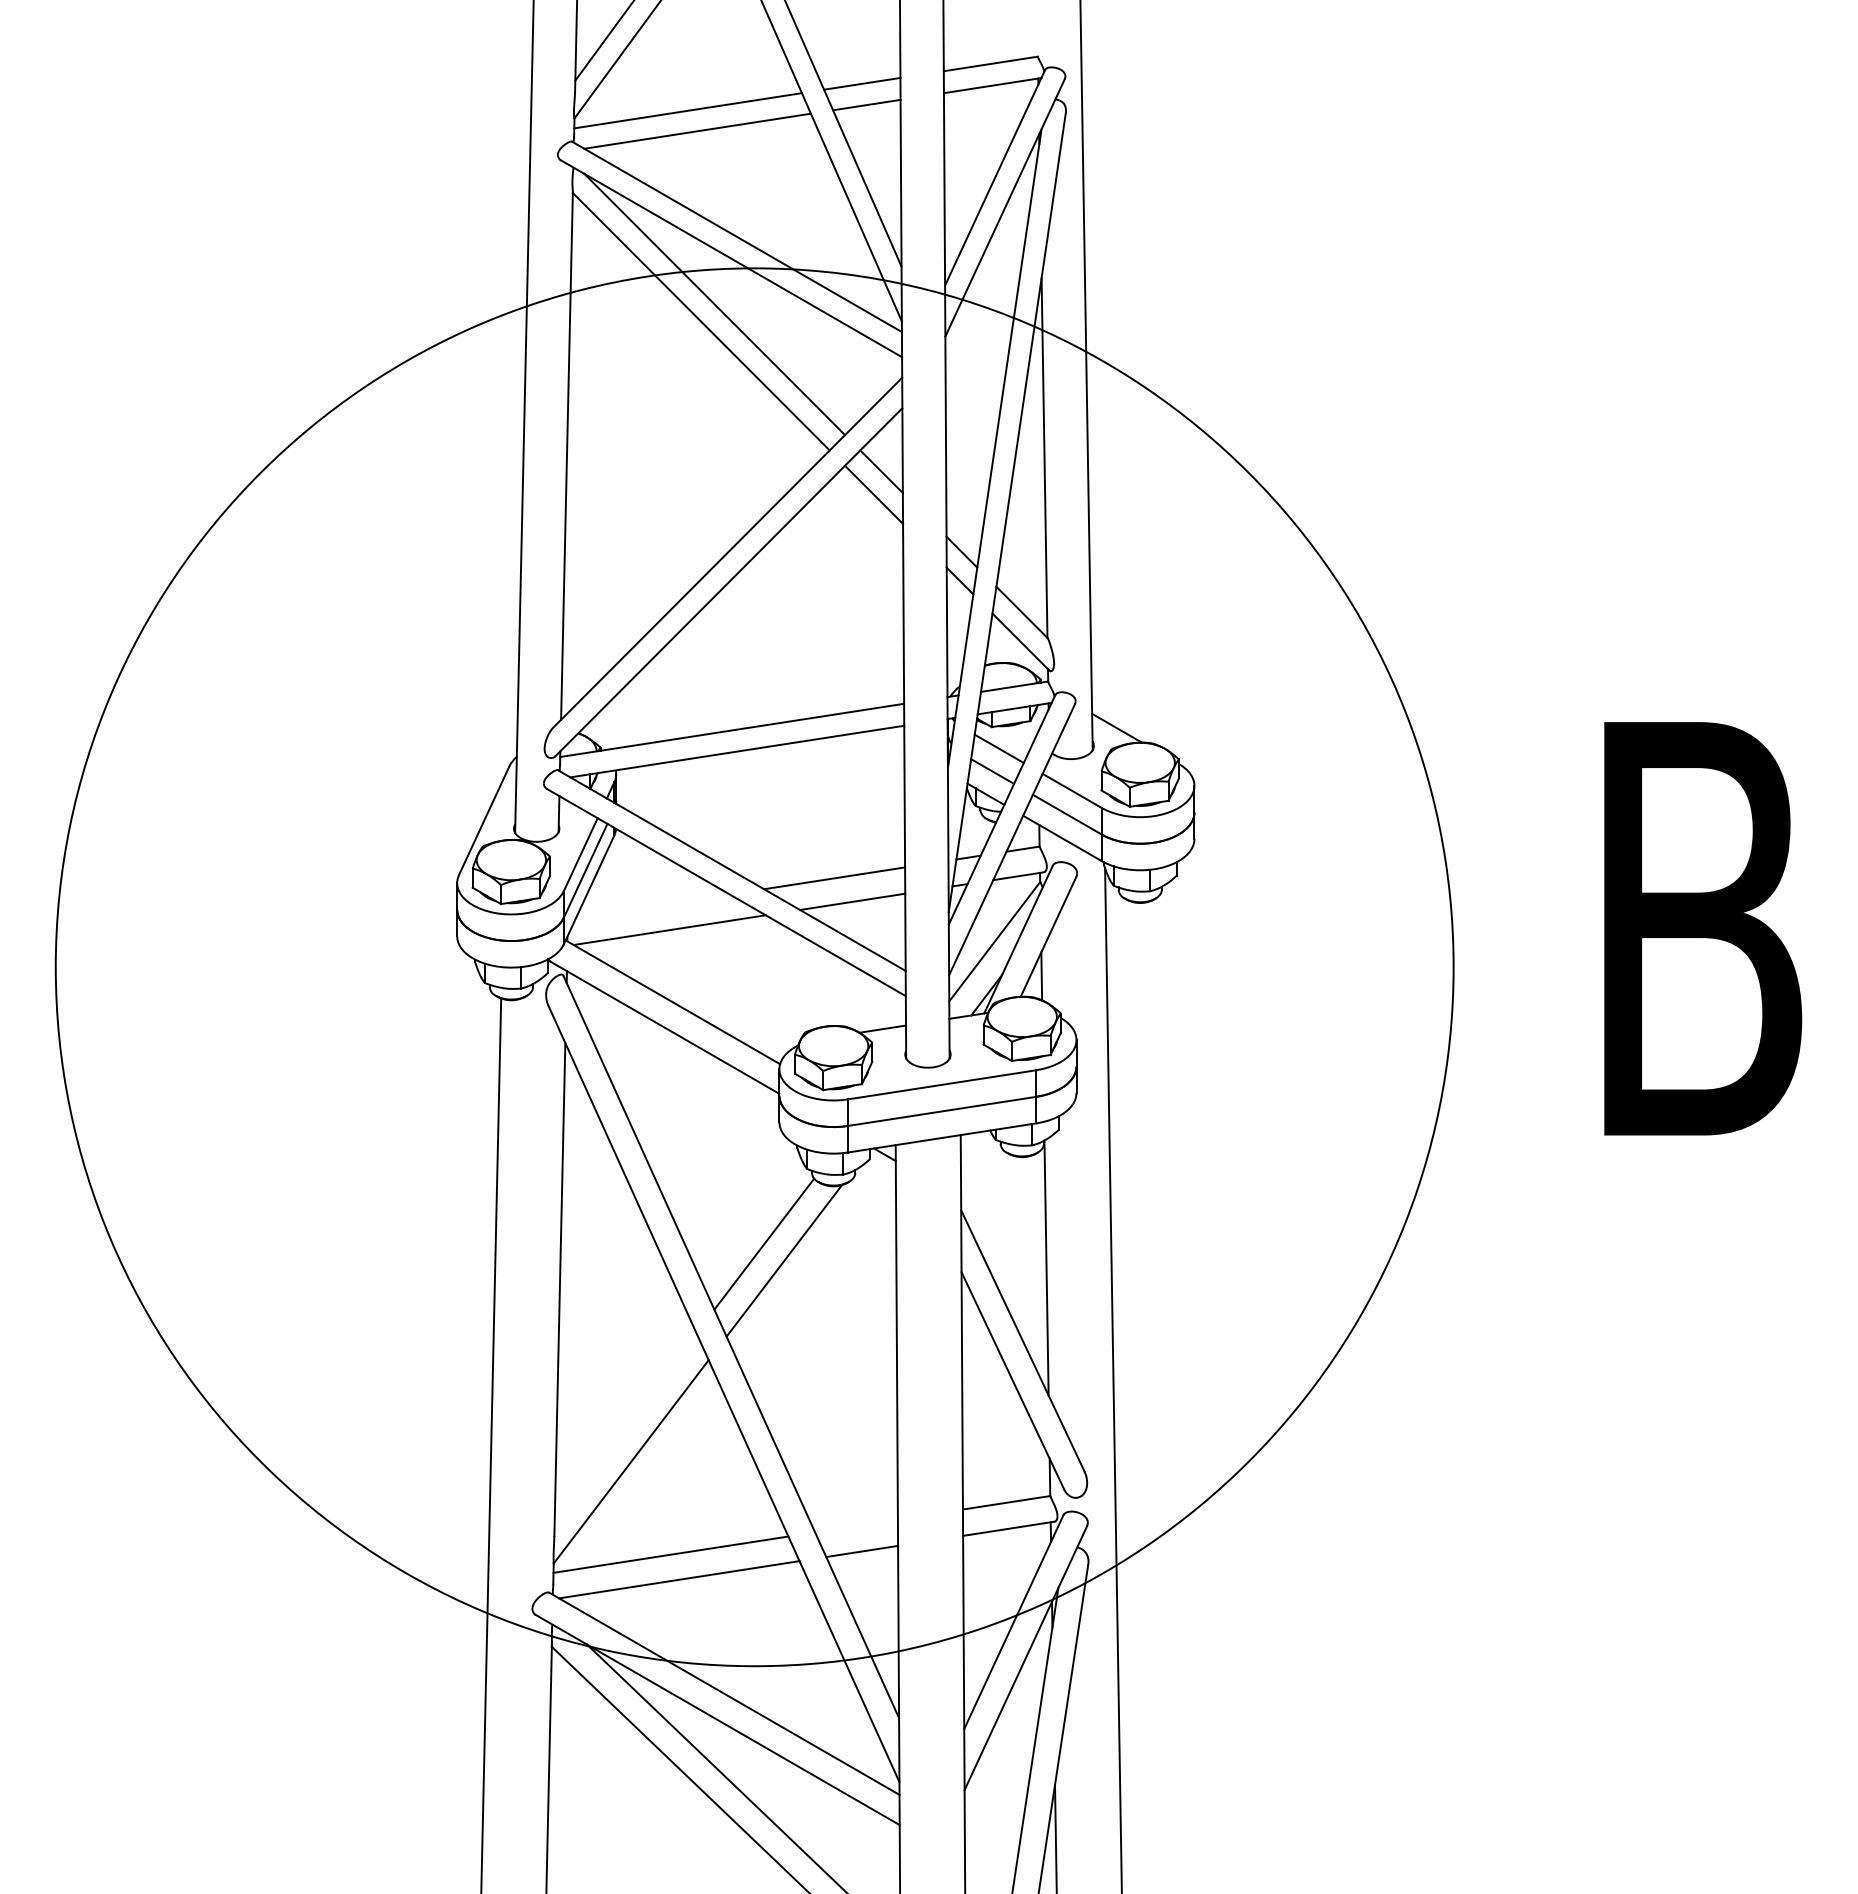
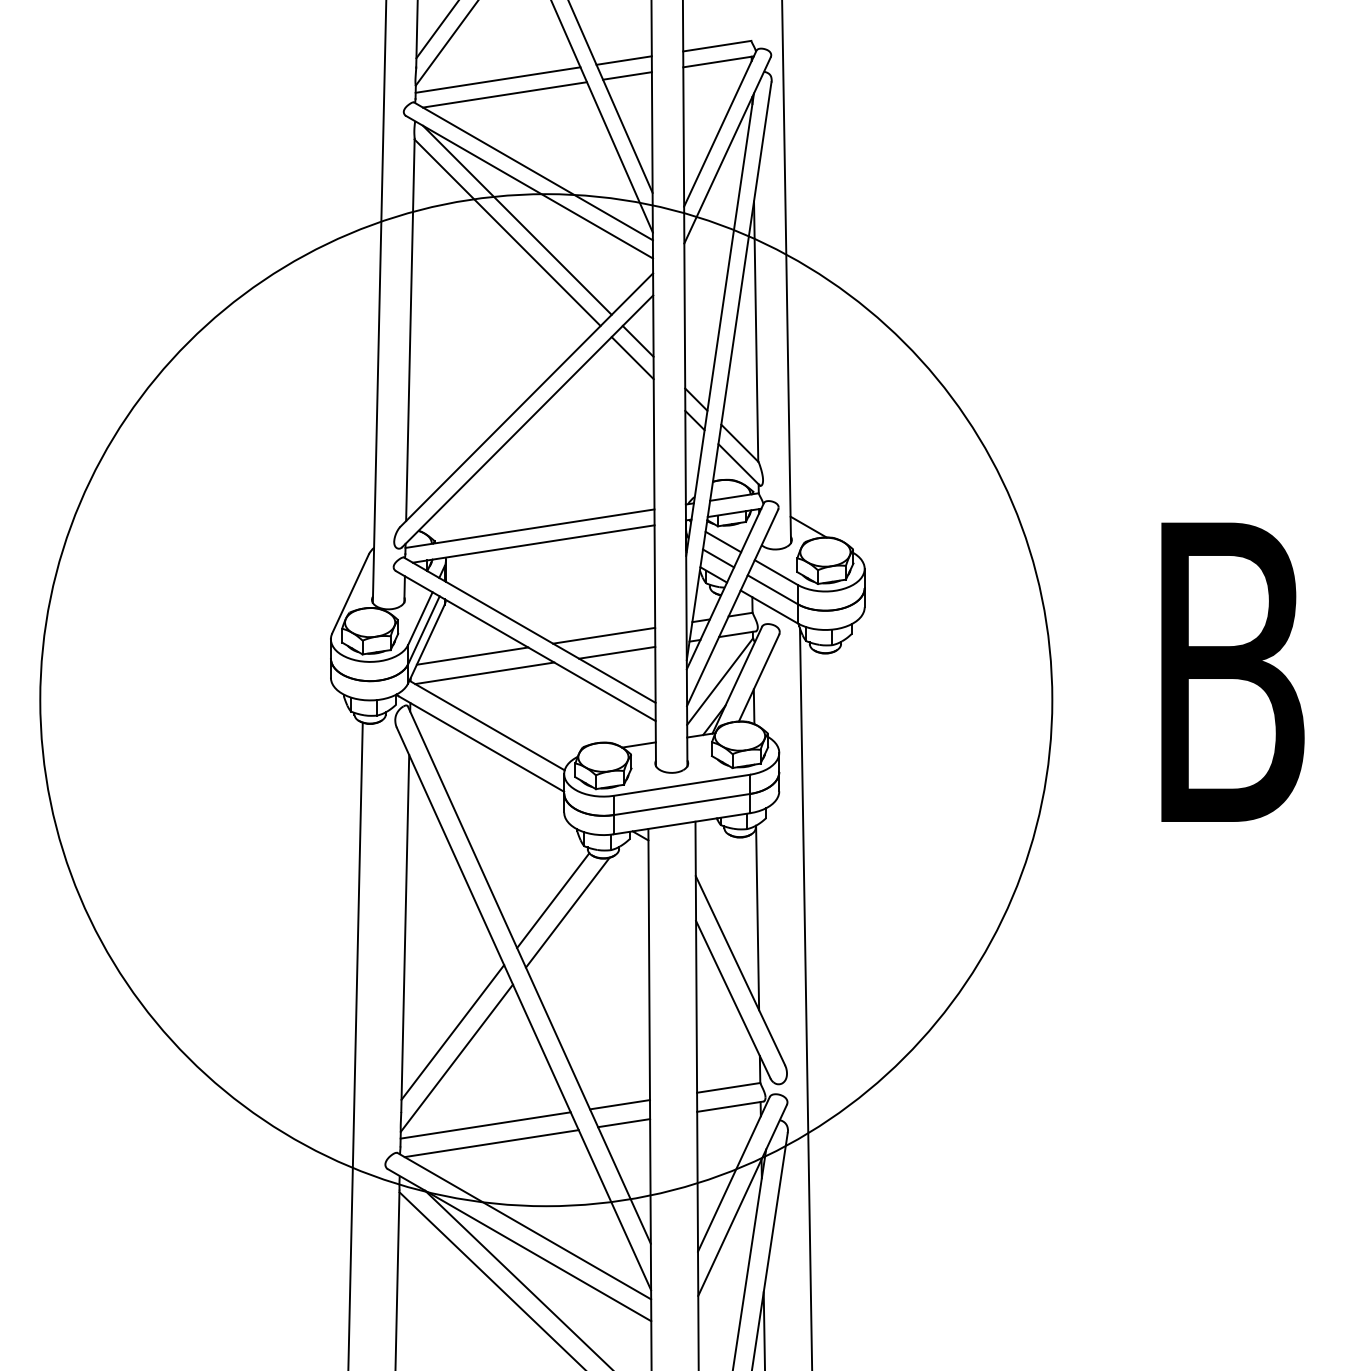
line: (652, 906) -> (472, 656), added
line: (625, 1426) -> (452, 1032), added
line: (856, 1525) -> (620, 1104), added

